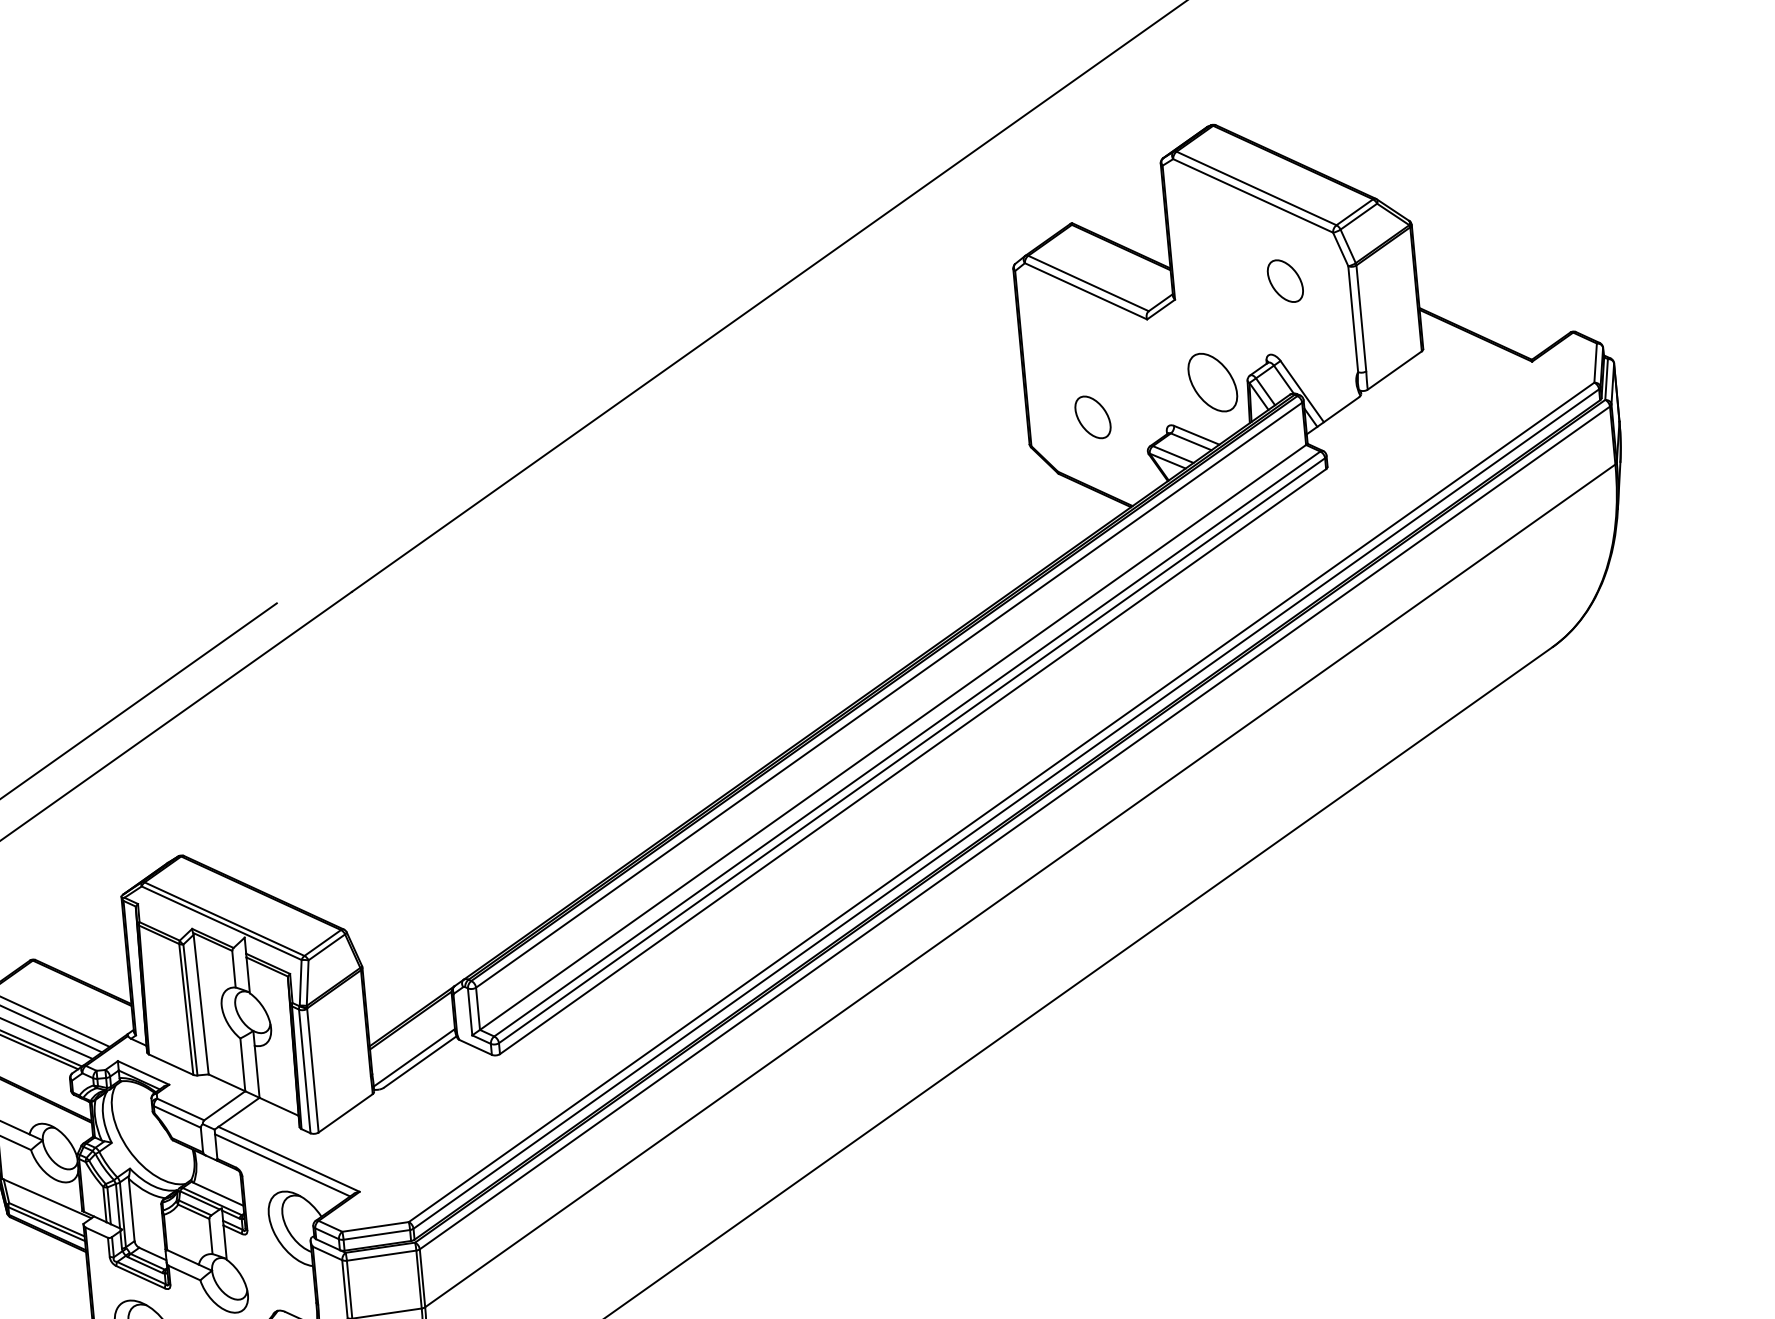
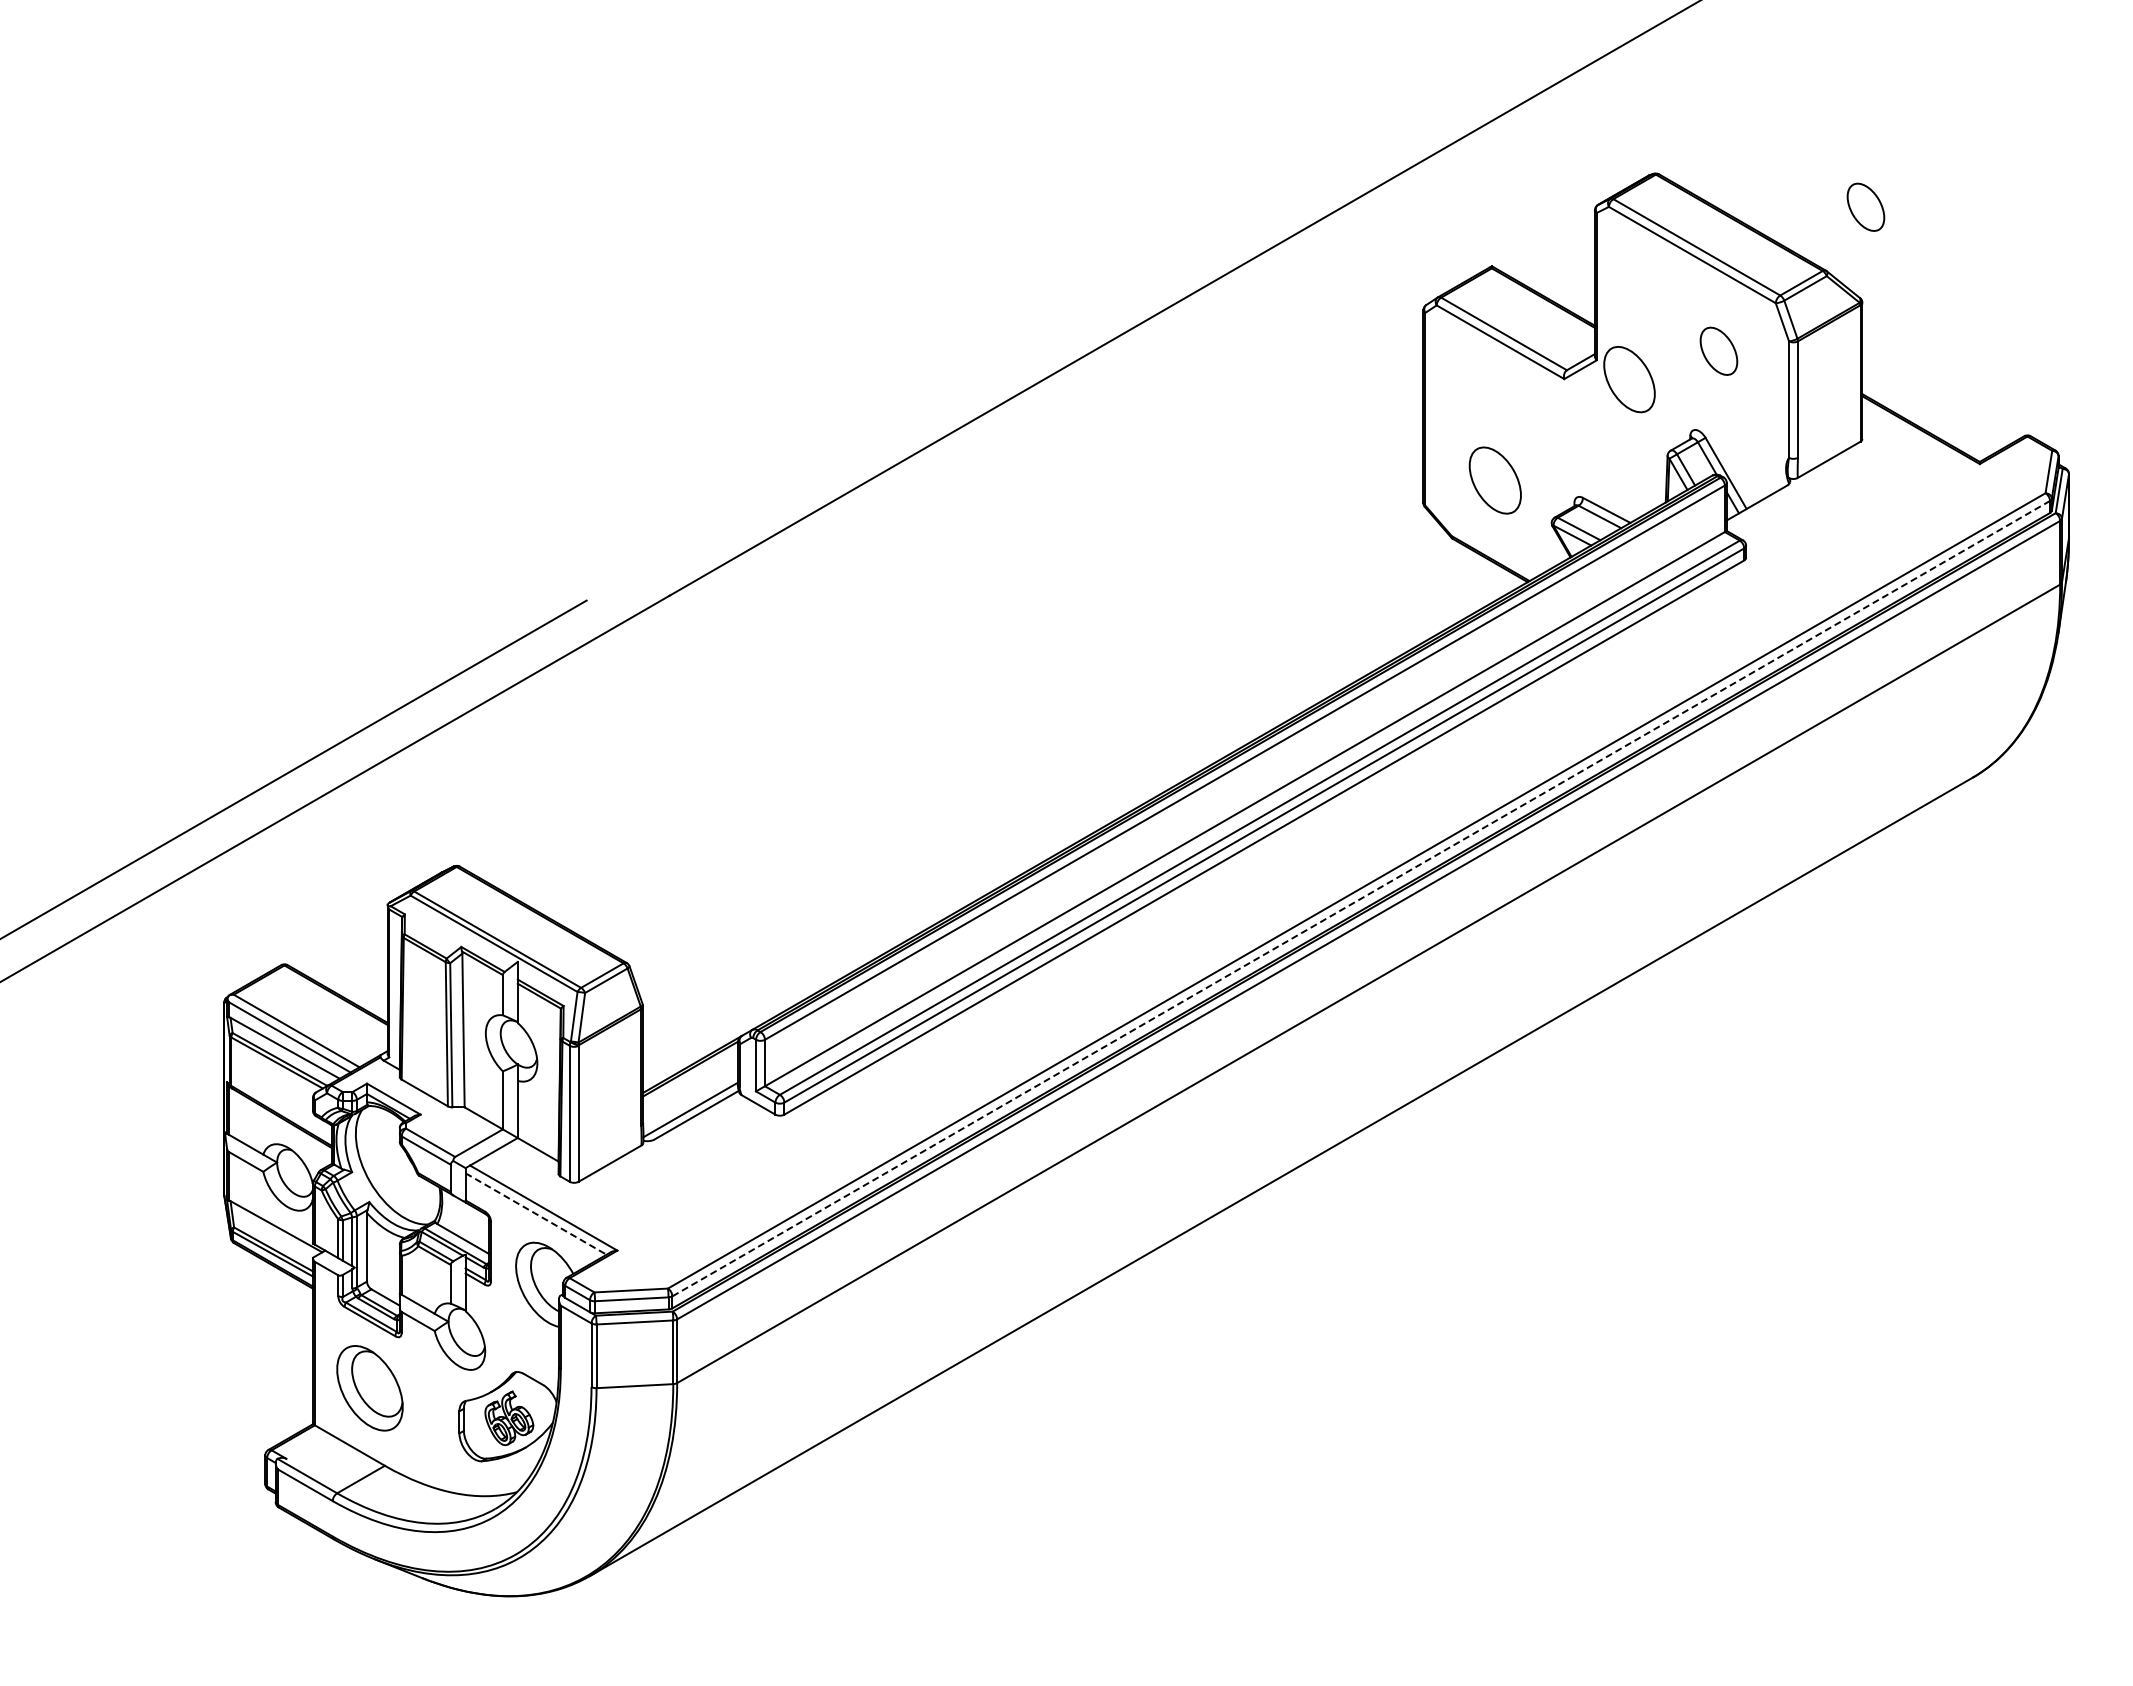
part: (1406, 137) -> (1865, 206), added
part: (1212, 382) -> (1629, 379), moved
part: (1093, 416) -> (1495, 479), size x1.4
line: (1006, 808) -> (1361, 898), solid -> dashed
line: (283, 1165) -> (536, 1214), solid -> dashed

